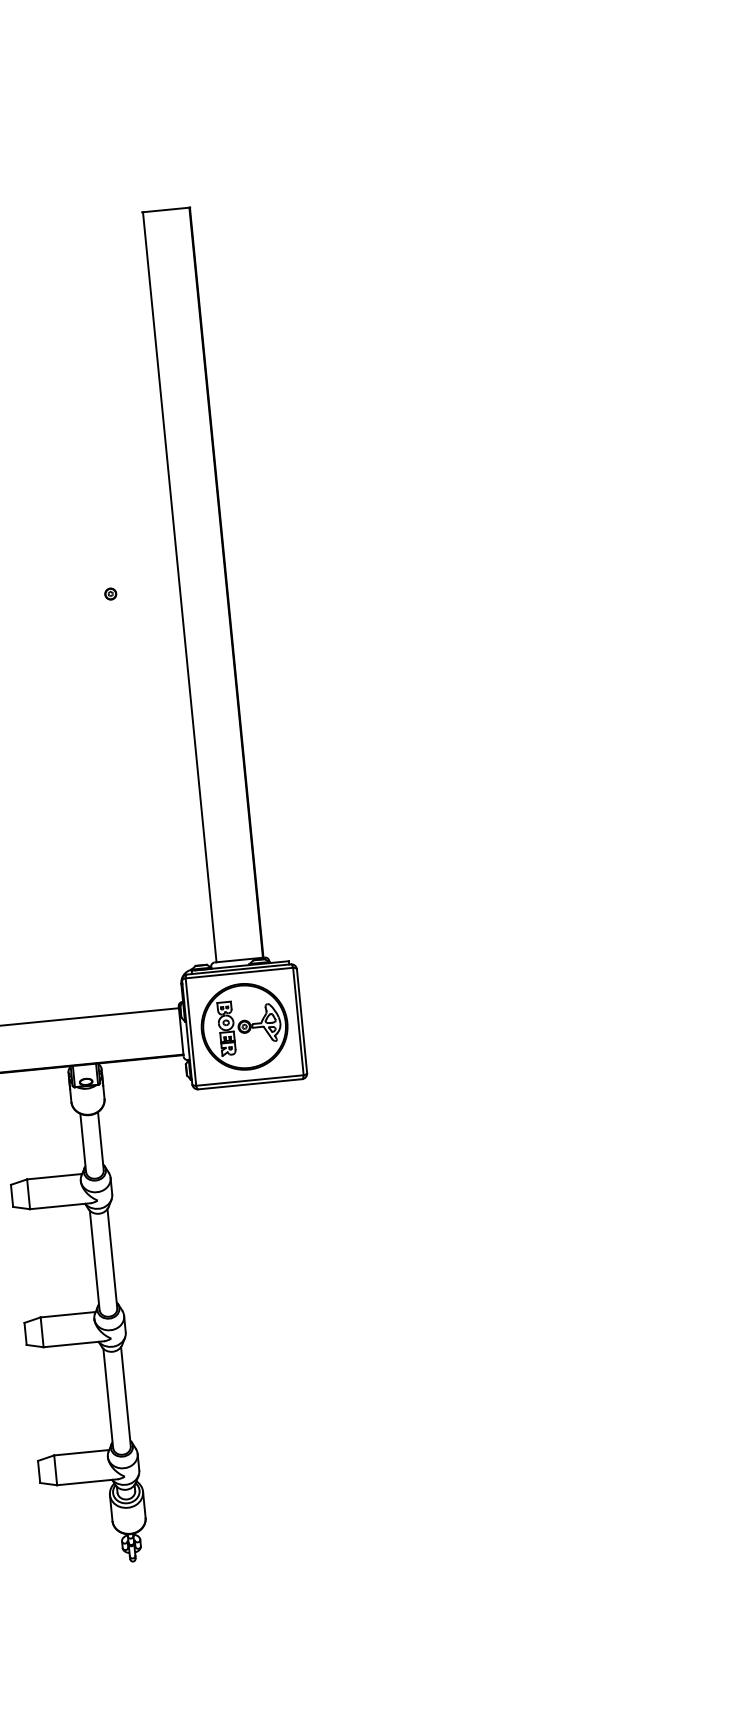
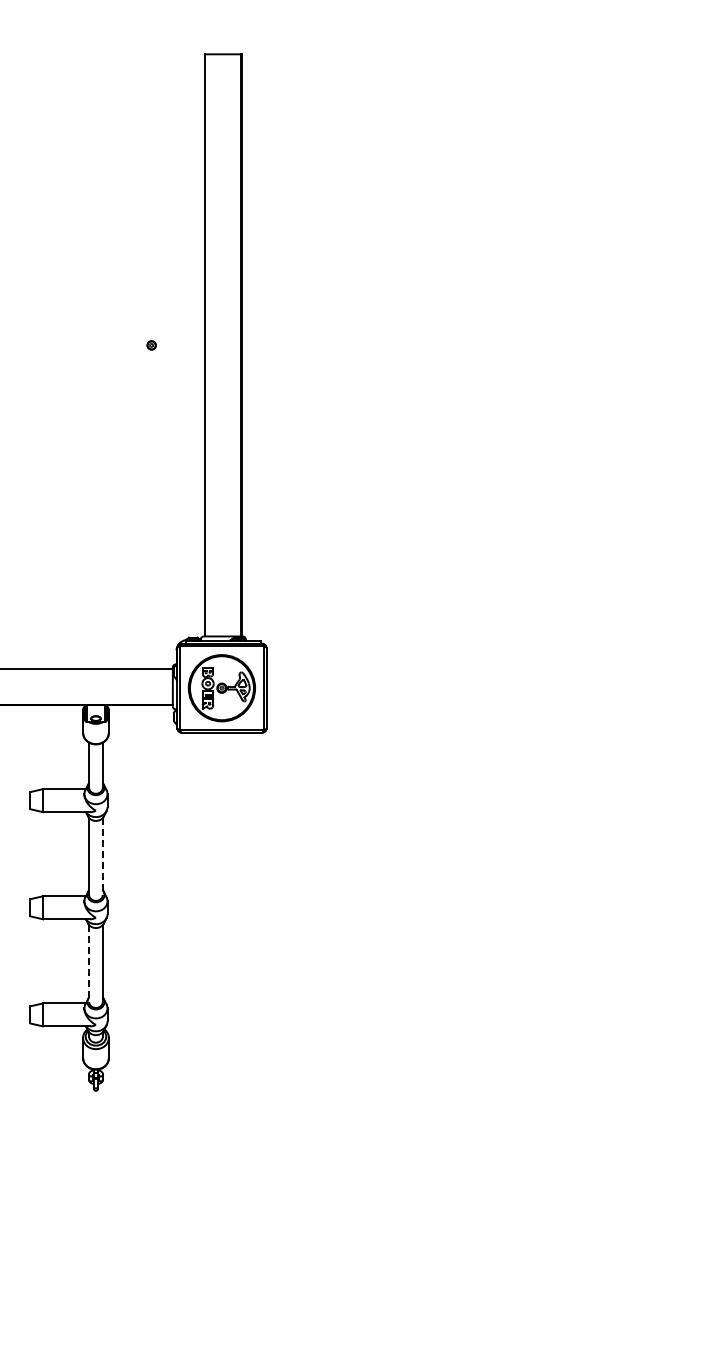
line: (111, 1258) -> (102, 856), solid -> dashed
line: (108, 1399) -> (89, 964), solid -> dashed

